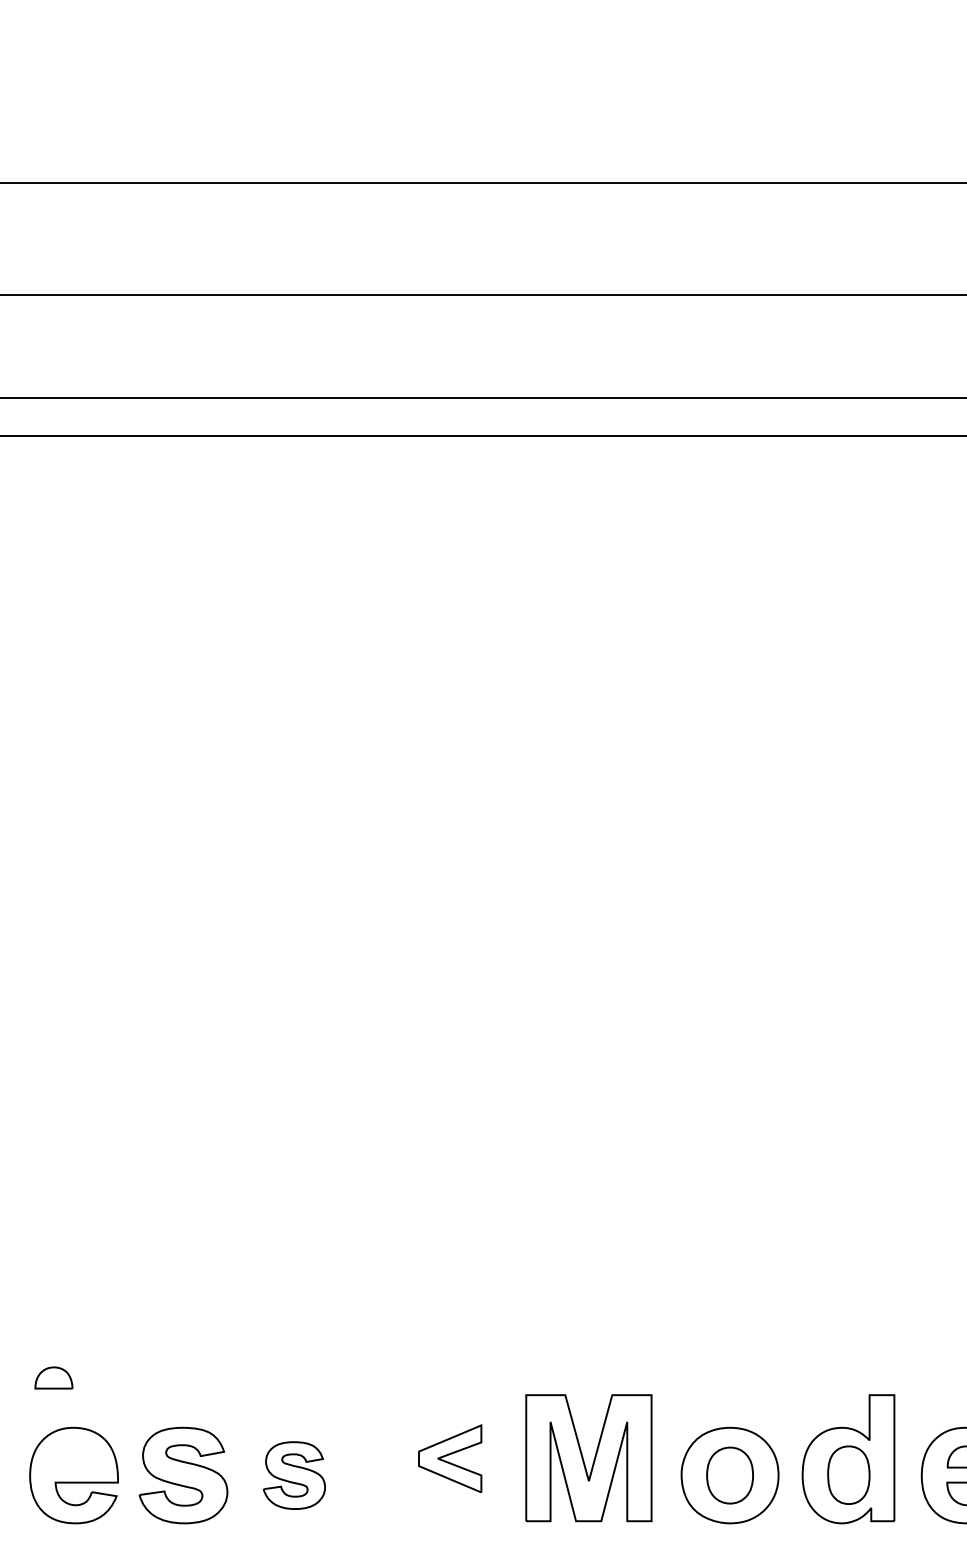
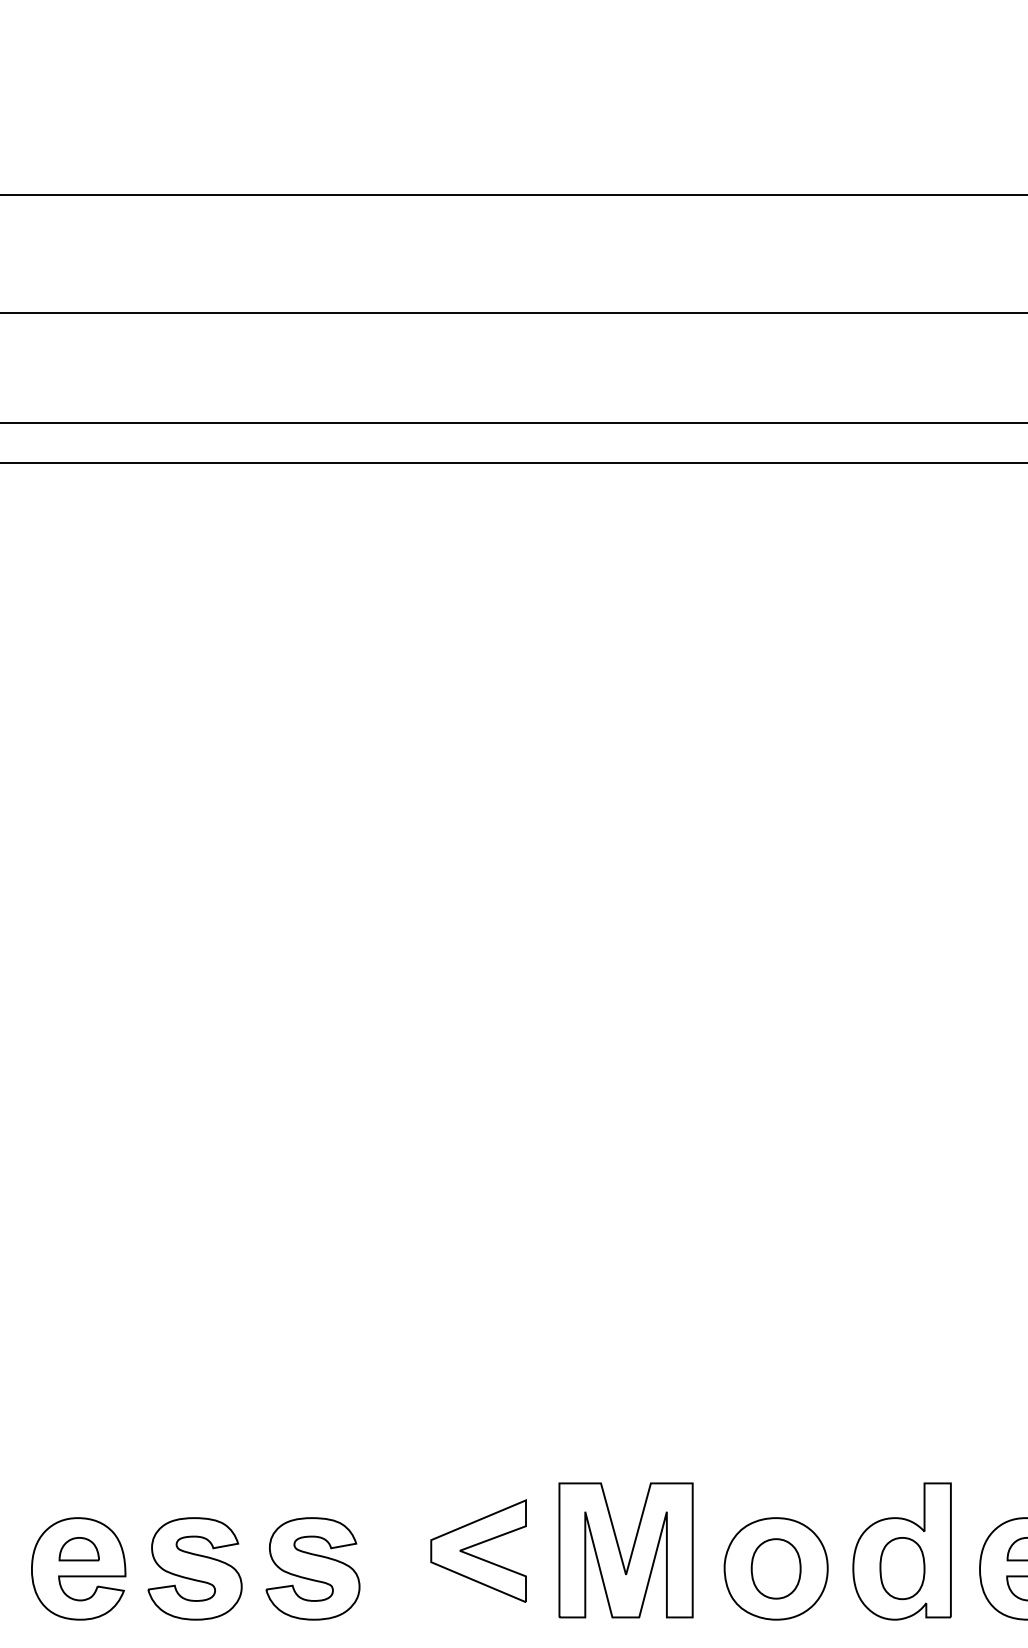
part: (53, 1378) -> (78, 1549), moved
part: (450, 1458) -> (478, 1550), size x1.43
part: (293, 1475) -> (312, 1568), size x1.43

